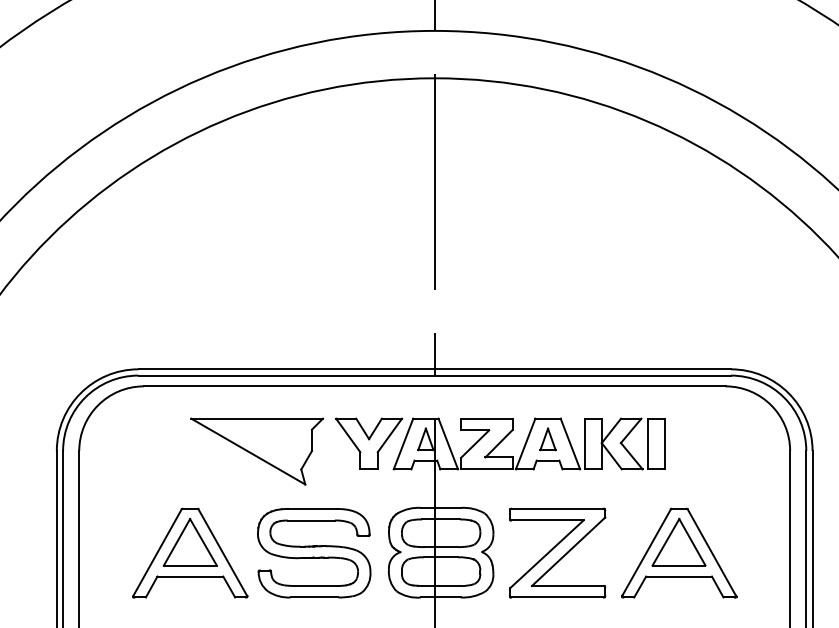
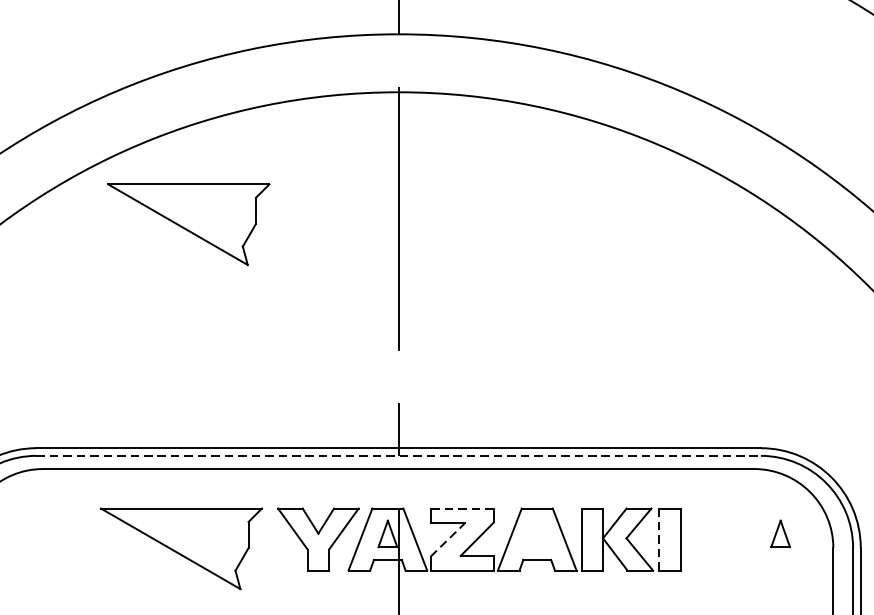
part: (262, 186) -> (188, 224), added
line: (435, 375) -> (399, 455), solid -> dashed
line: (486, 418) -> (461, 508), solid -> dashed
part: (547, 439) -> (779, 534), moved
line: (647, 443) -> (658, 538), solid -> dashed
line: (475, 444) -> (448, 540), solid -> dashed

